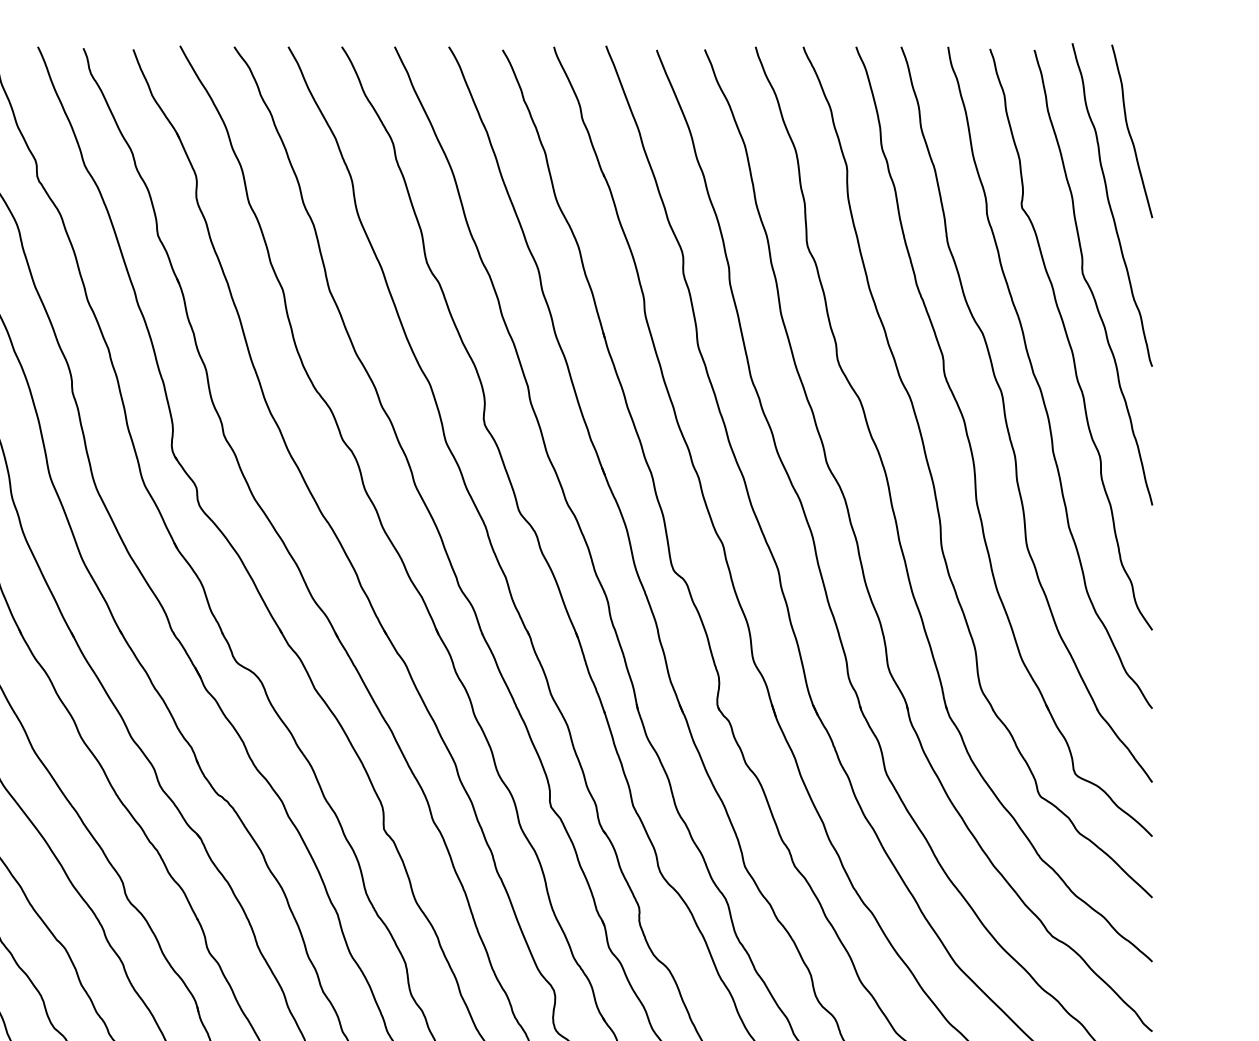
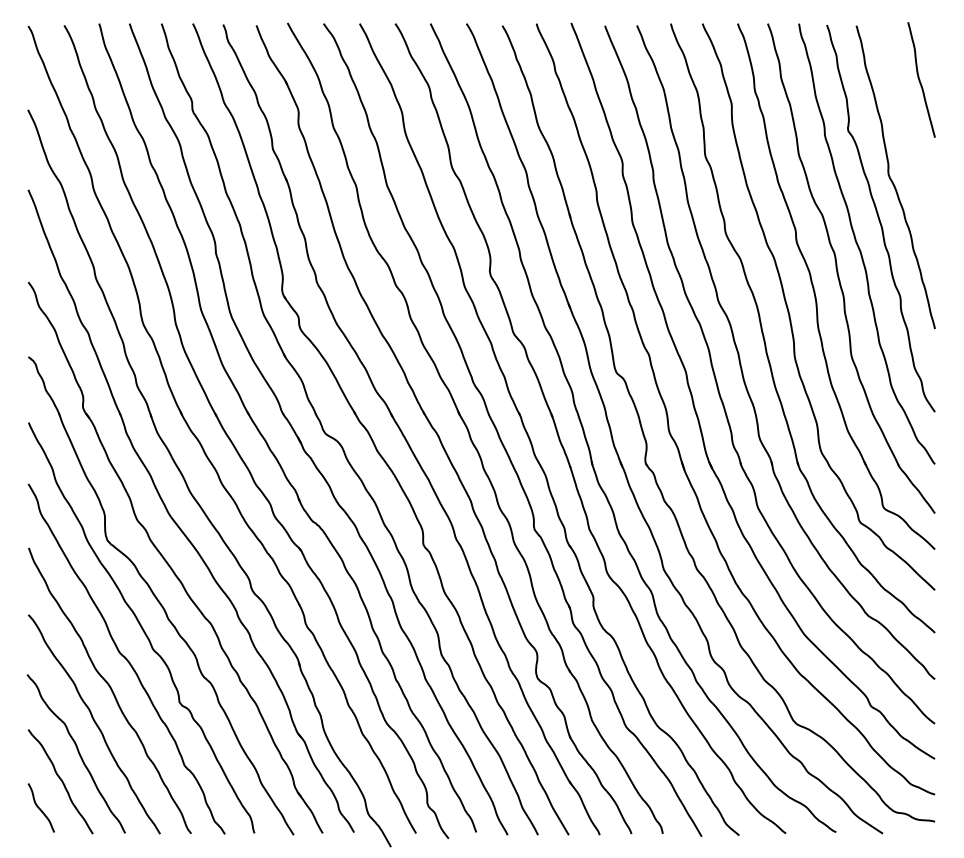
curve: (1111, 204) -> (907, 128), removed

